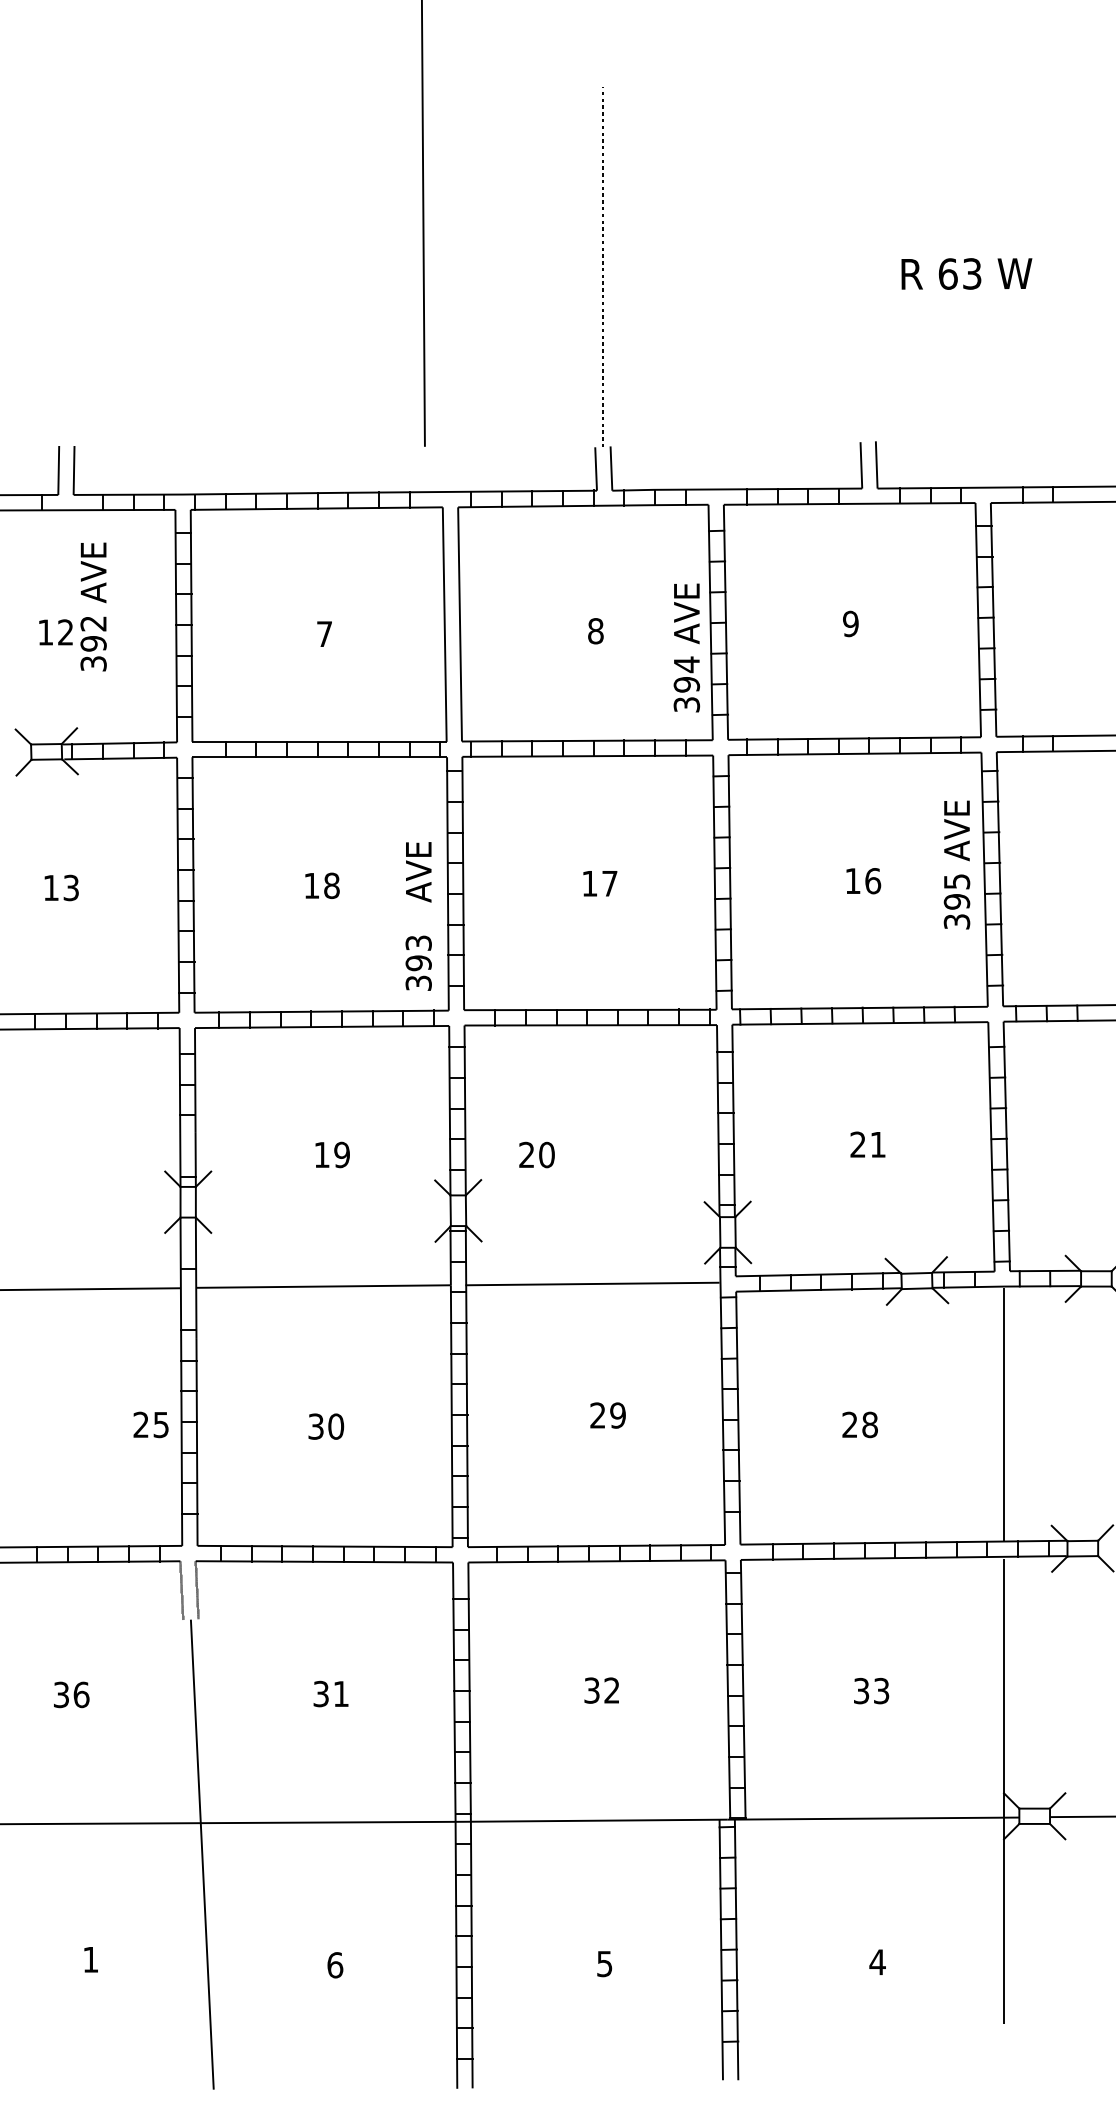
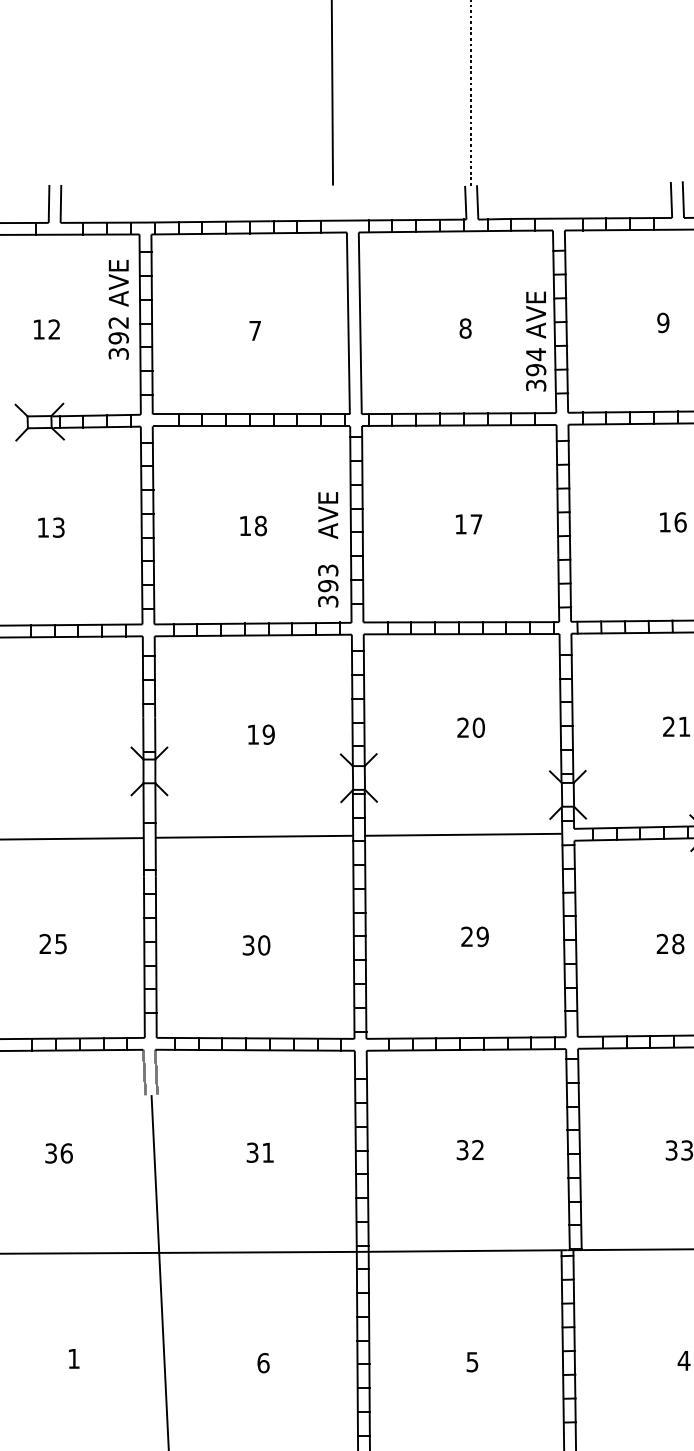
text: (93, 606) -> (118, 309), moved
text: (536, 1154) -> (470, 727), moved
text: (150, 1424) -> (52, 943), moved

